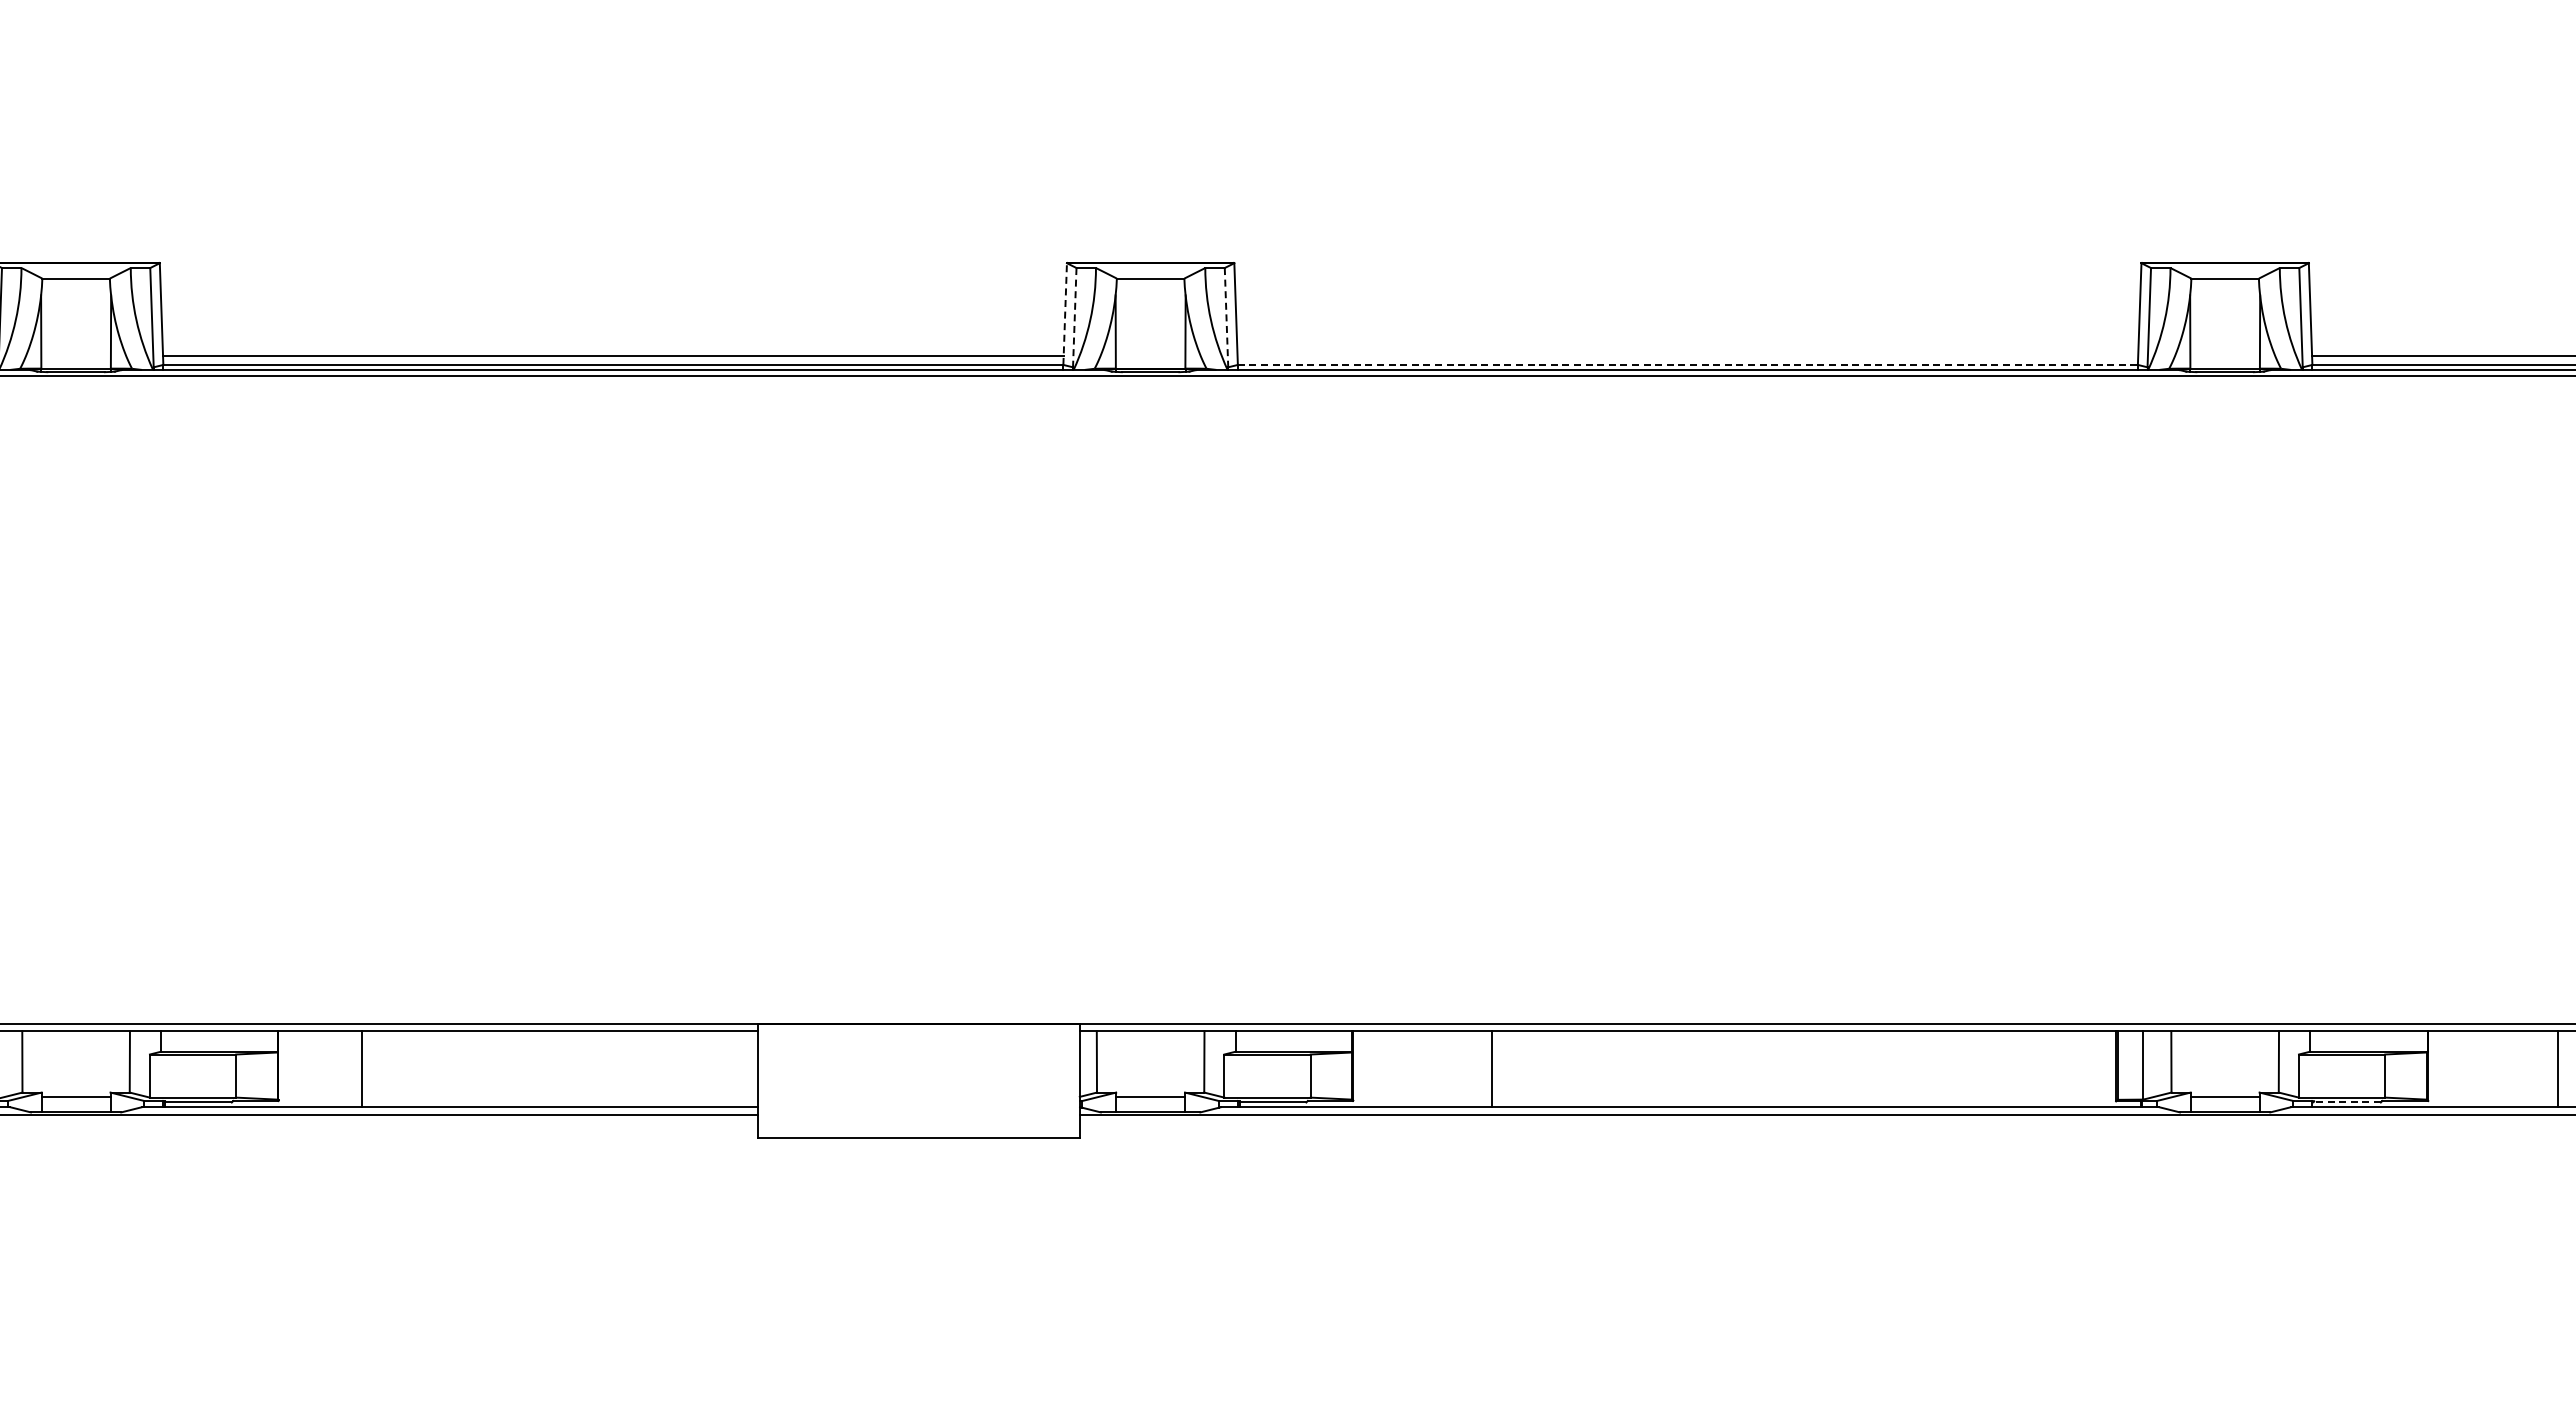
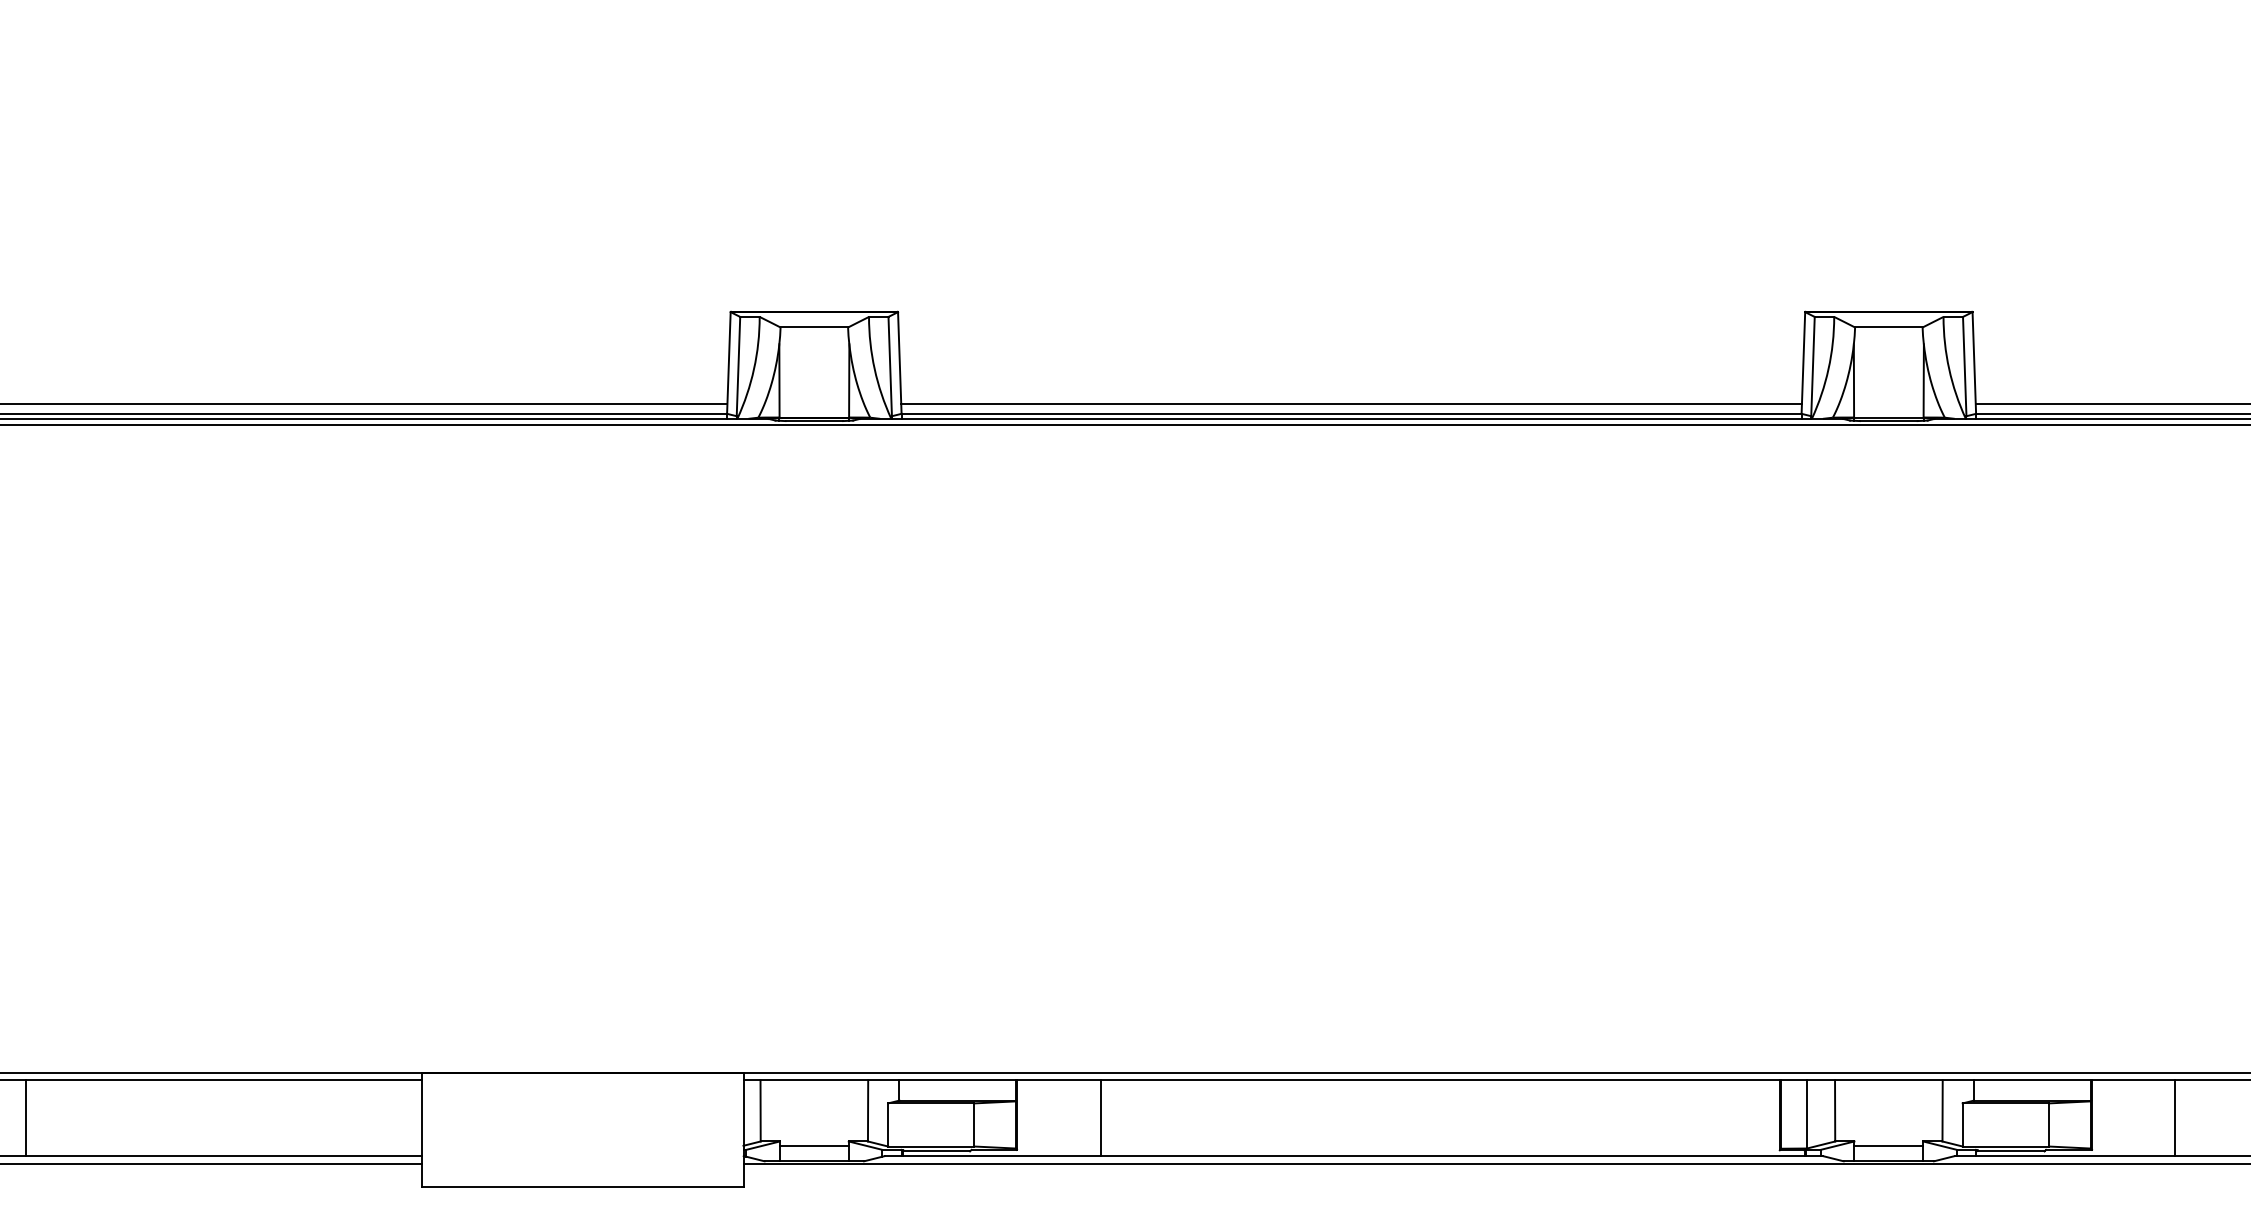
line: (1065, 314) -> (729, 363), dashed -> solid
line: (1074, 317) -> (738, 366), dashed -> solid
line: (1226, 317) -> (890, 366), dashed -> solid
line: (1687, 355) -> (1351, 404), added
line: (1688, 364) -> (1352, 413), dashed -> solid
line: (1491, 1069) -> (1100, 1118), moved
line: (2557, 1069) -> (2175, 1118), moved
line: (2346, 1102) -> (2010, 1151), dashed -> solid

